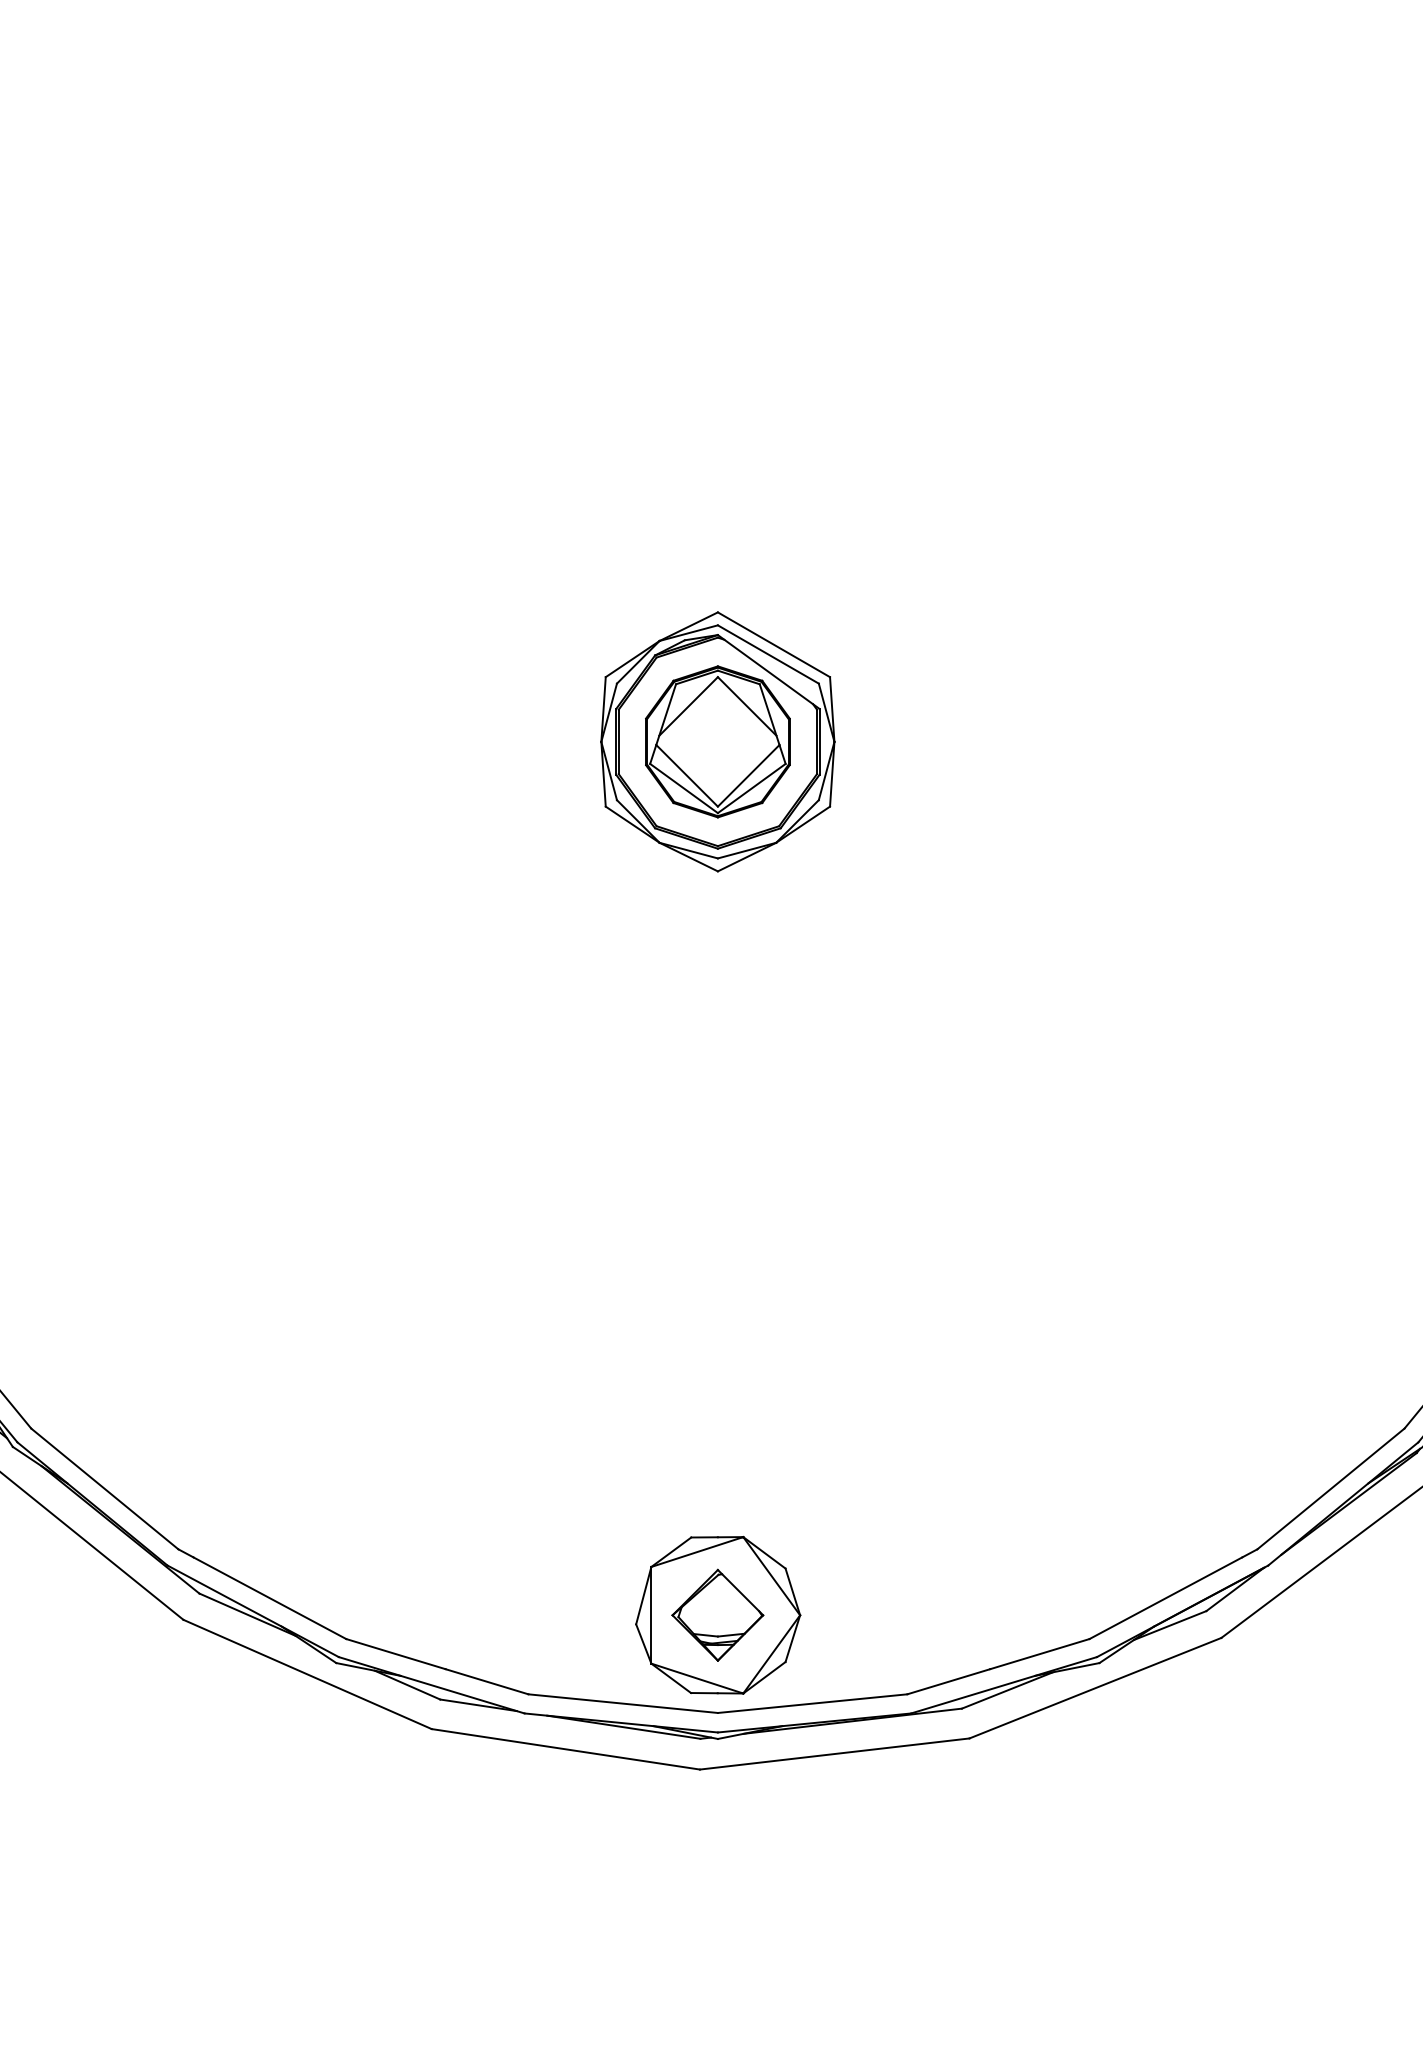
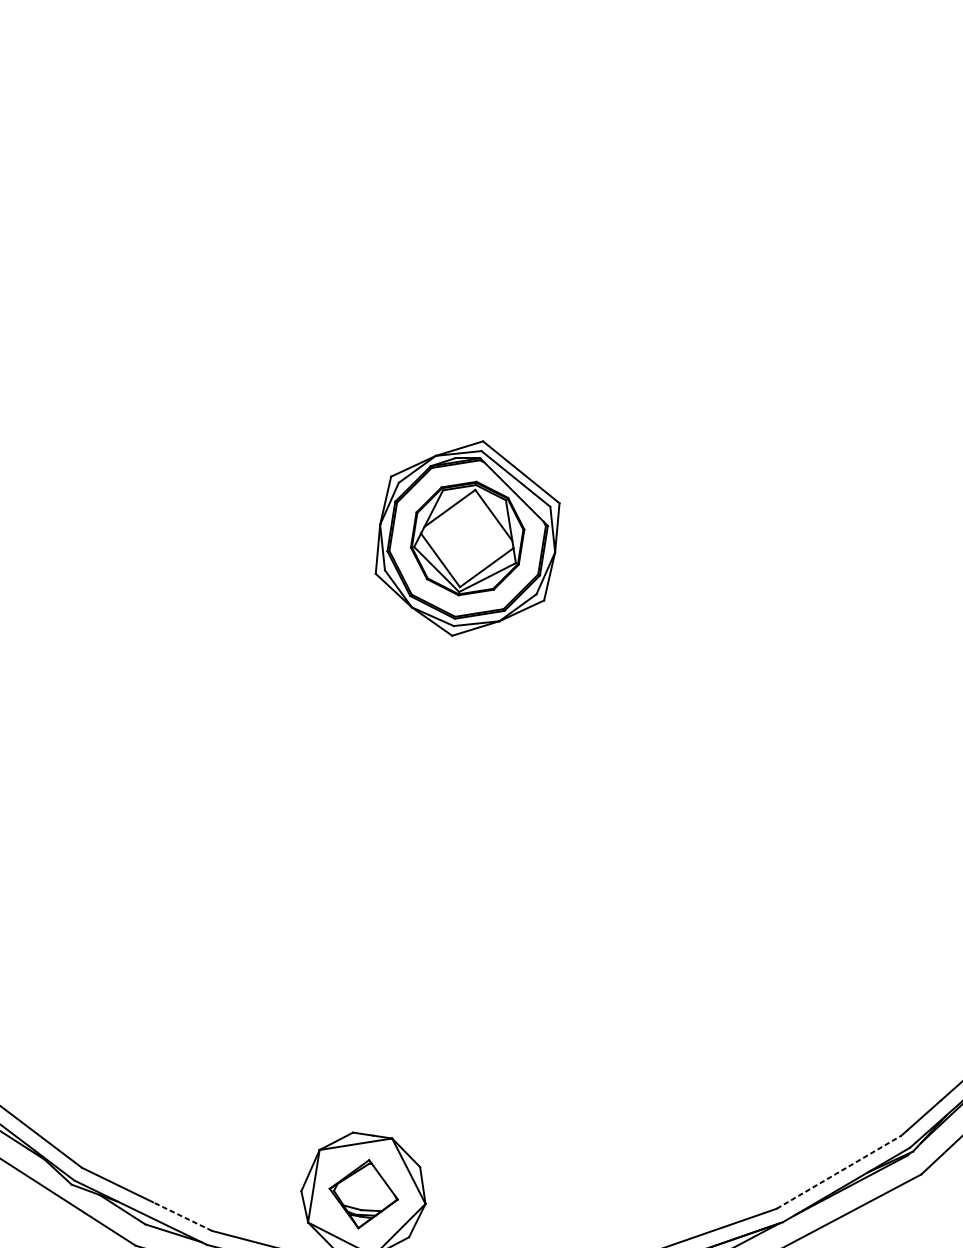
line: (1331, 1488) -> (839, 1171), solid -> dashed
line: (486, 1681) -> (182, 1216), solid -> dashed

